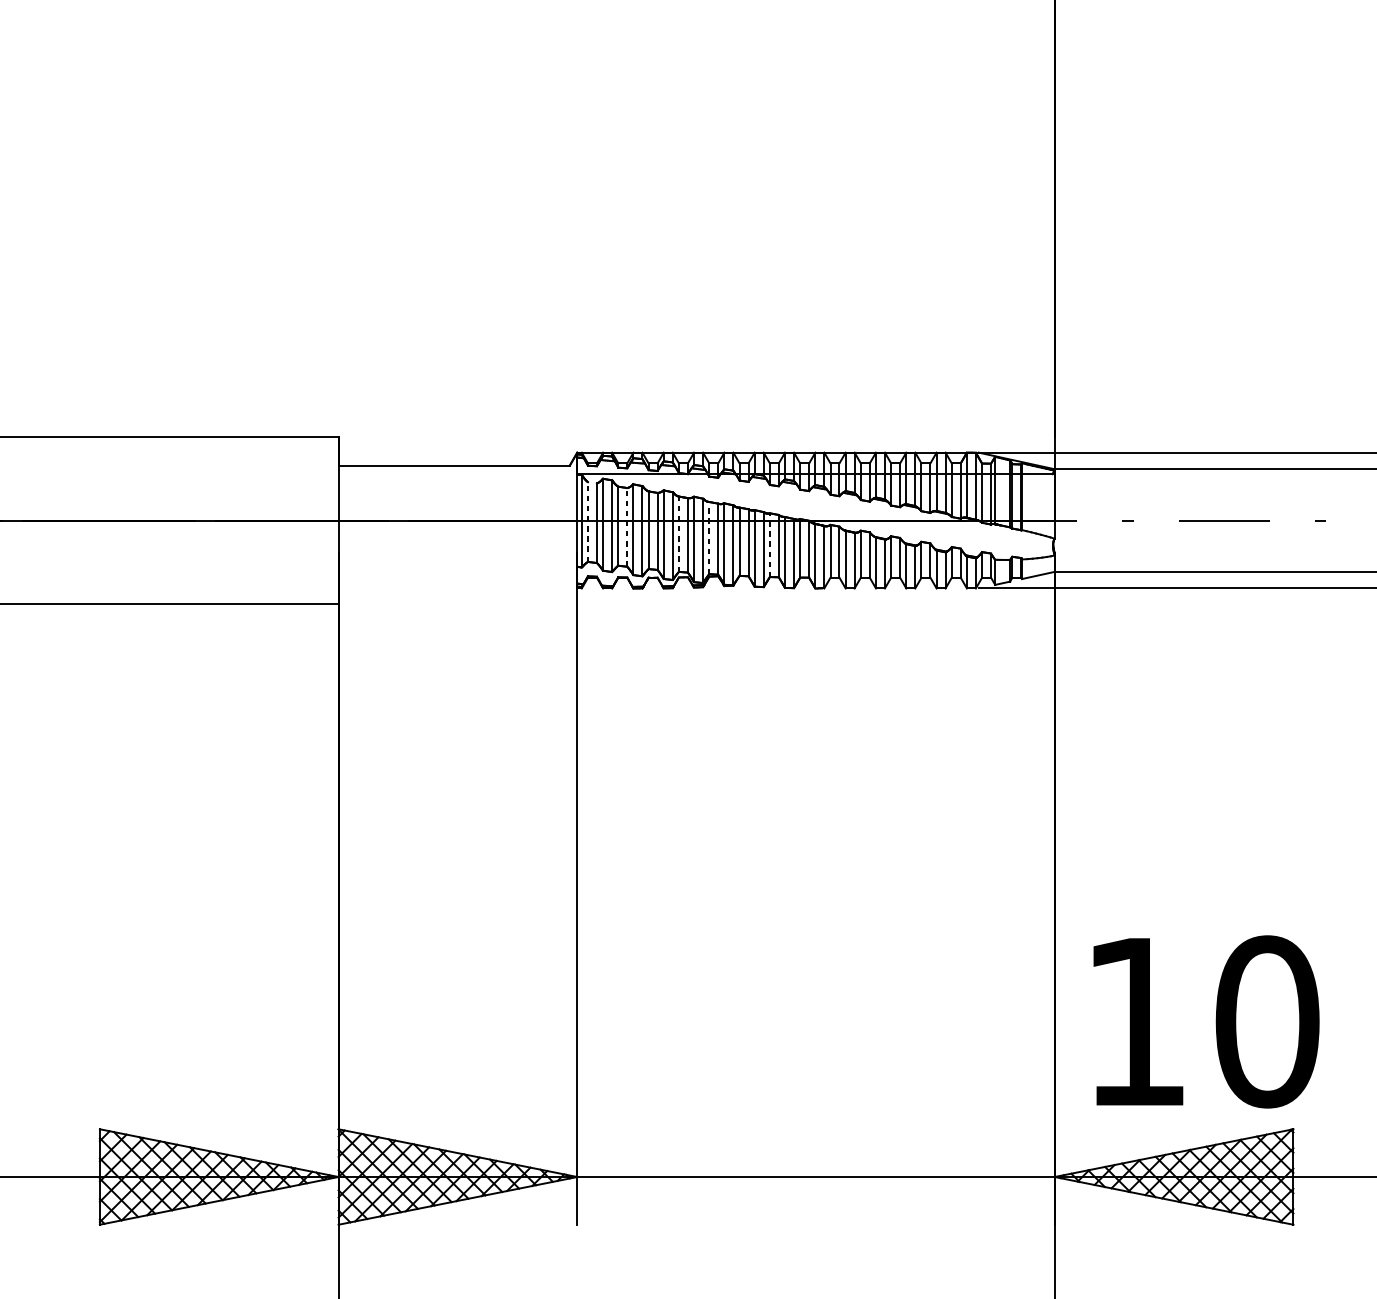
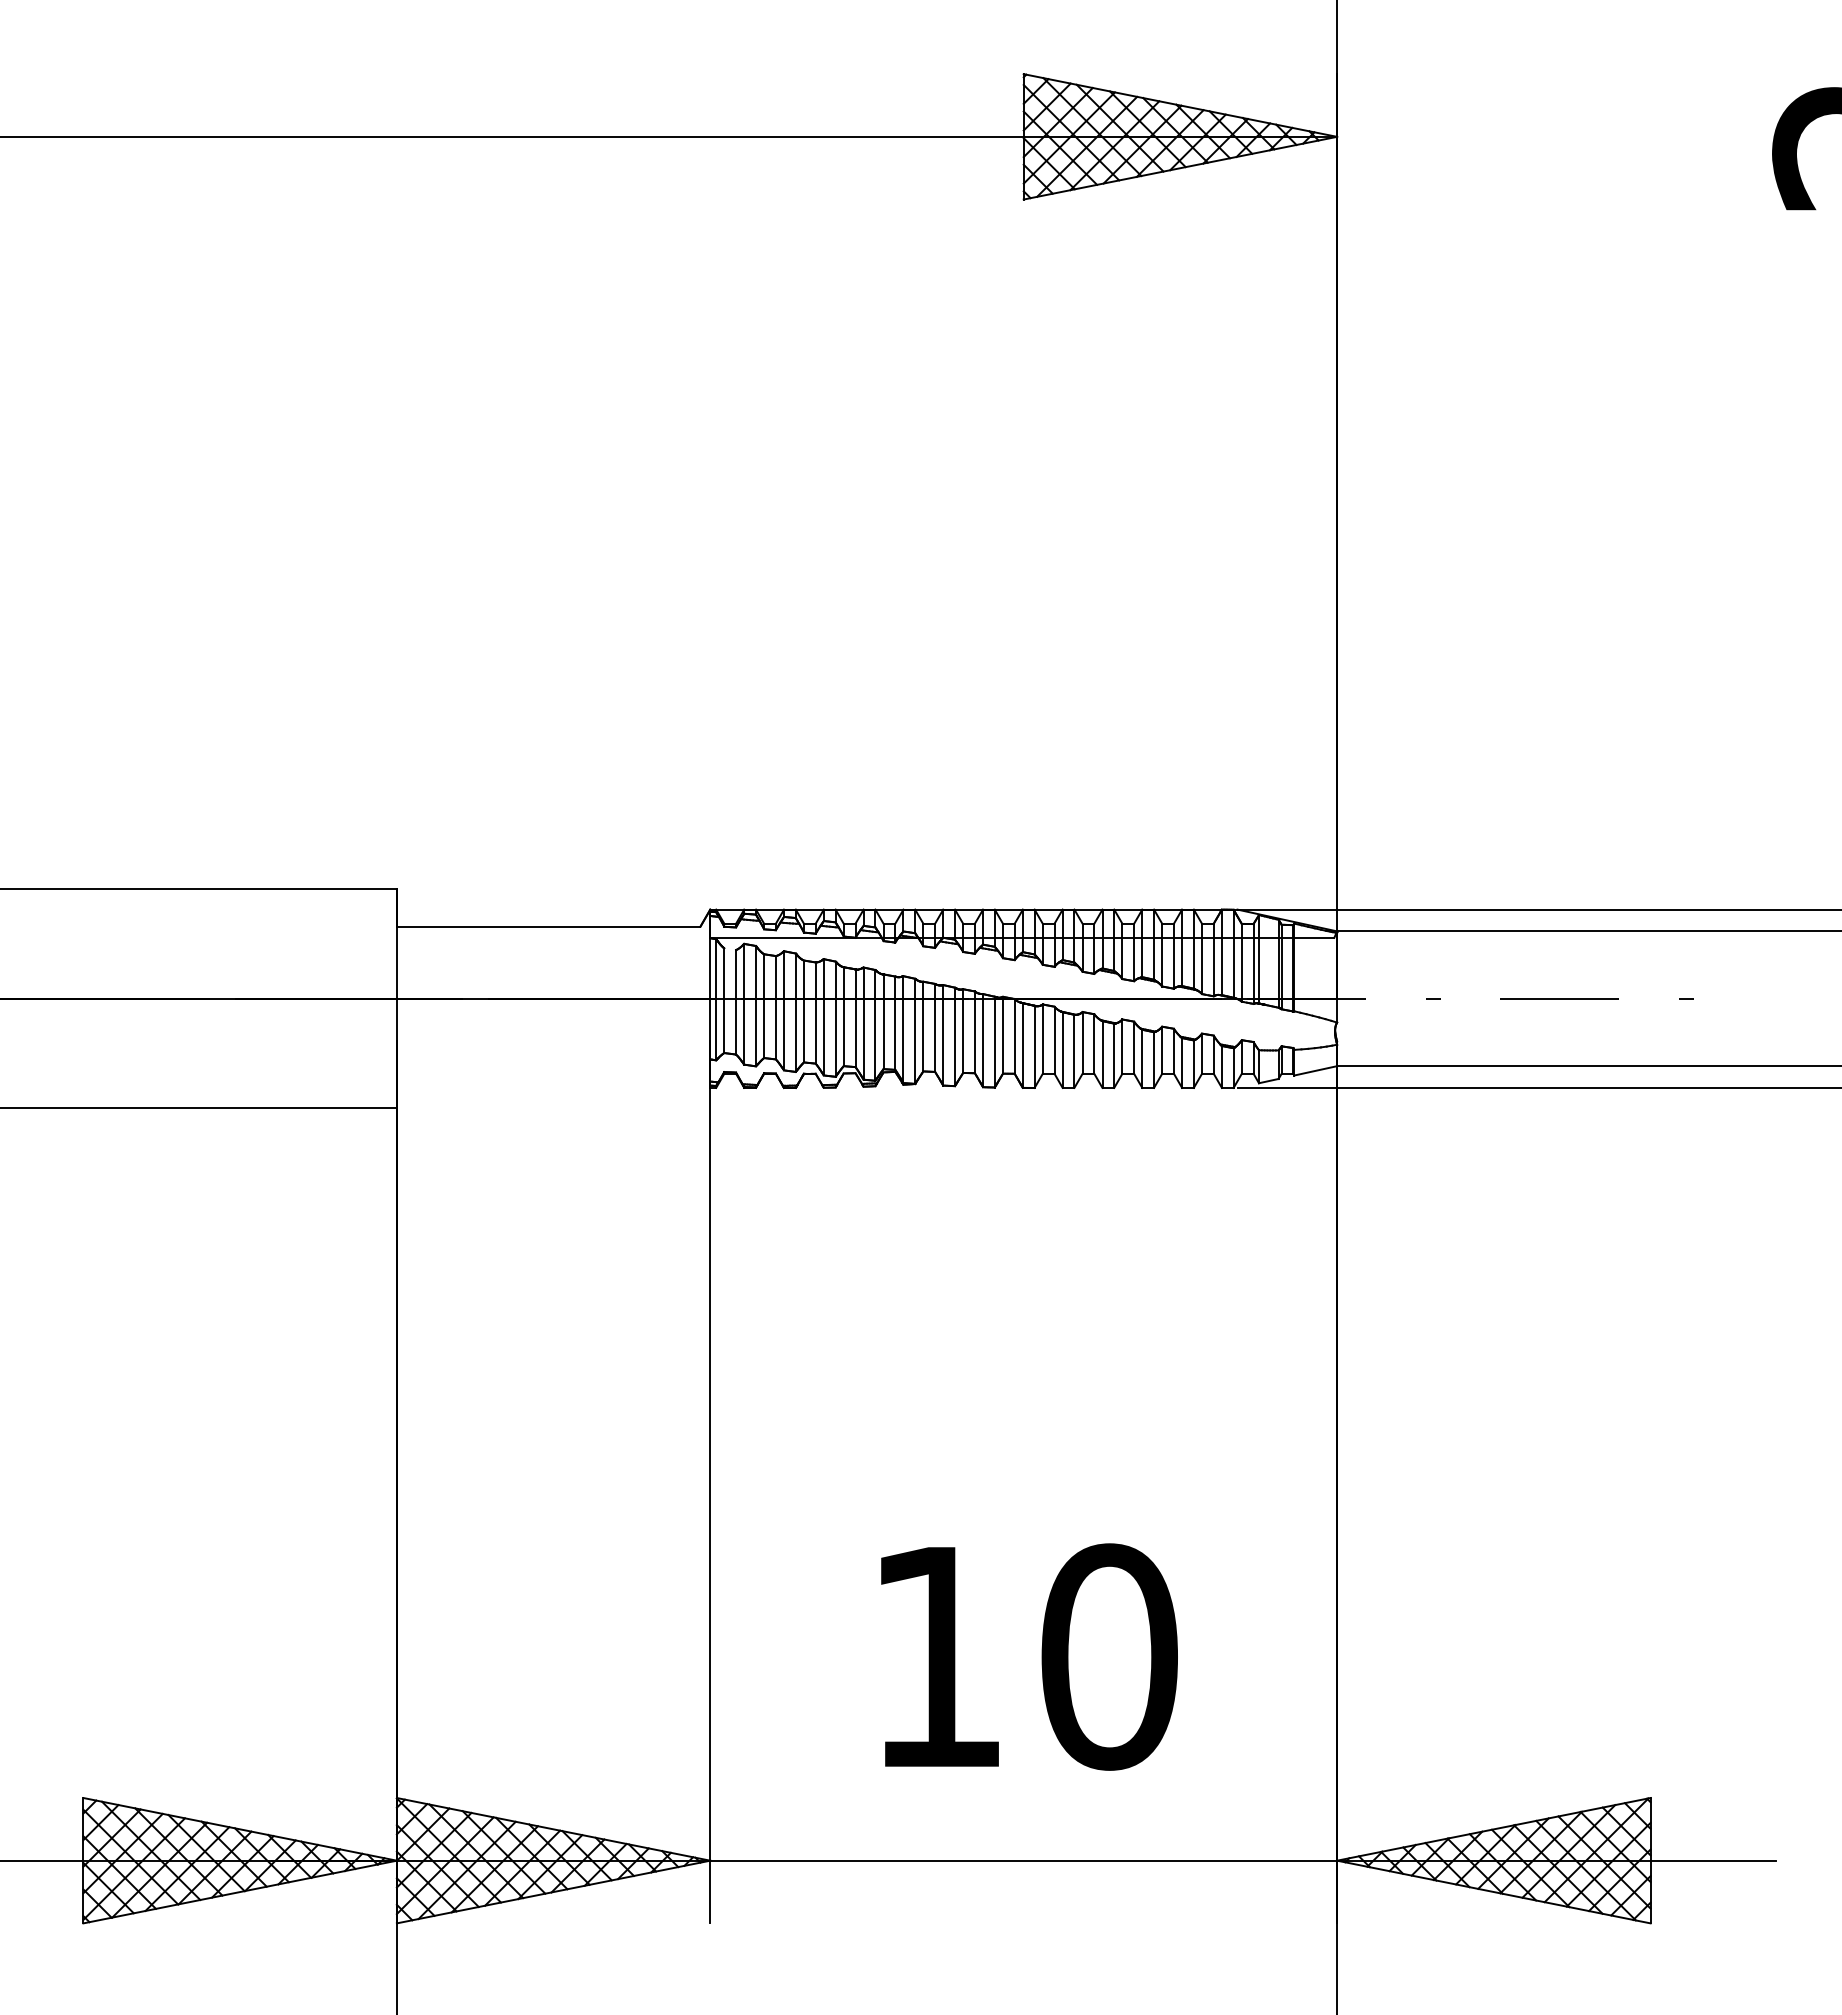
line: (588, 521) -> (724, 1000), dashed -> solid
line: (626, 527) -> (775, 1007), dashed -> solid
line: (678, 534) -> (843, 1016), dashed -> solid
line: (709, 537) -> (883, 1021), dashed -> solid
line: (770, 545) -> (963, 1031), dashed -> solid
text: (1206, 1021) -> (1029, 1656), moved

